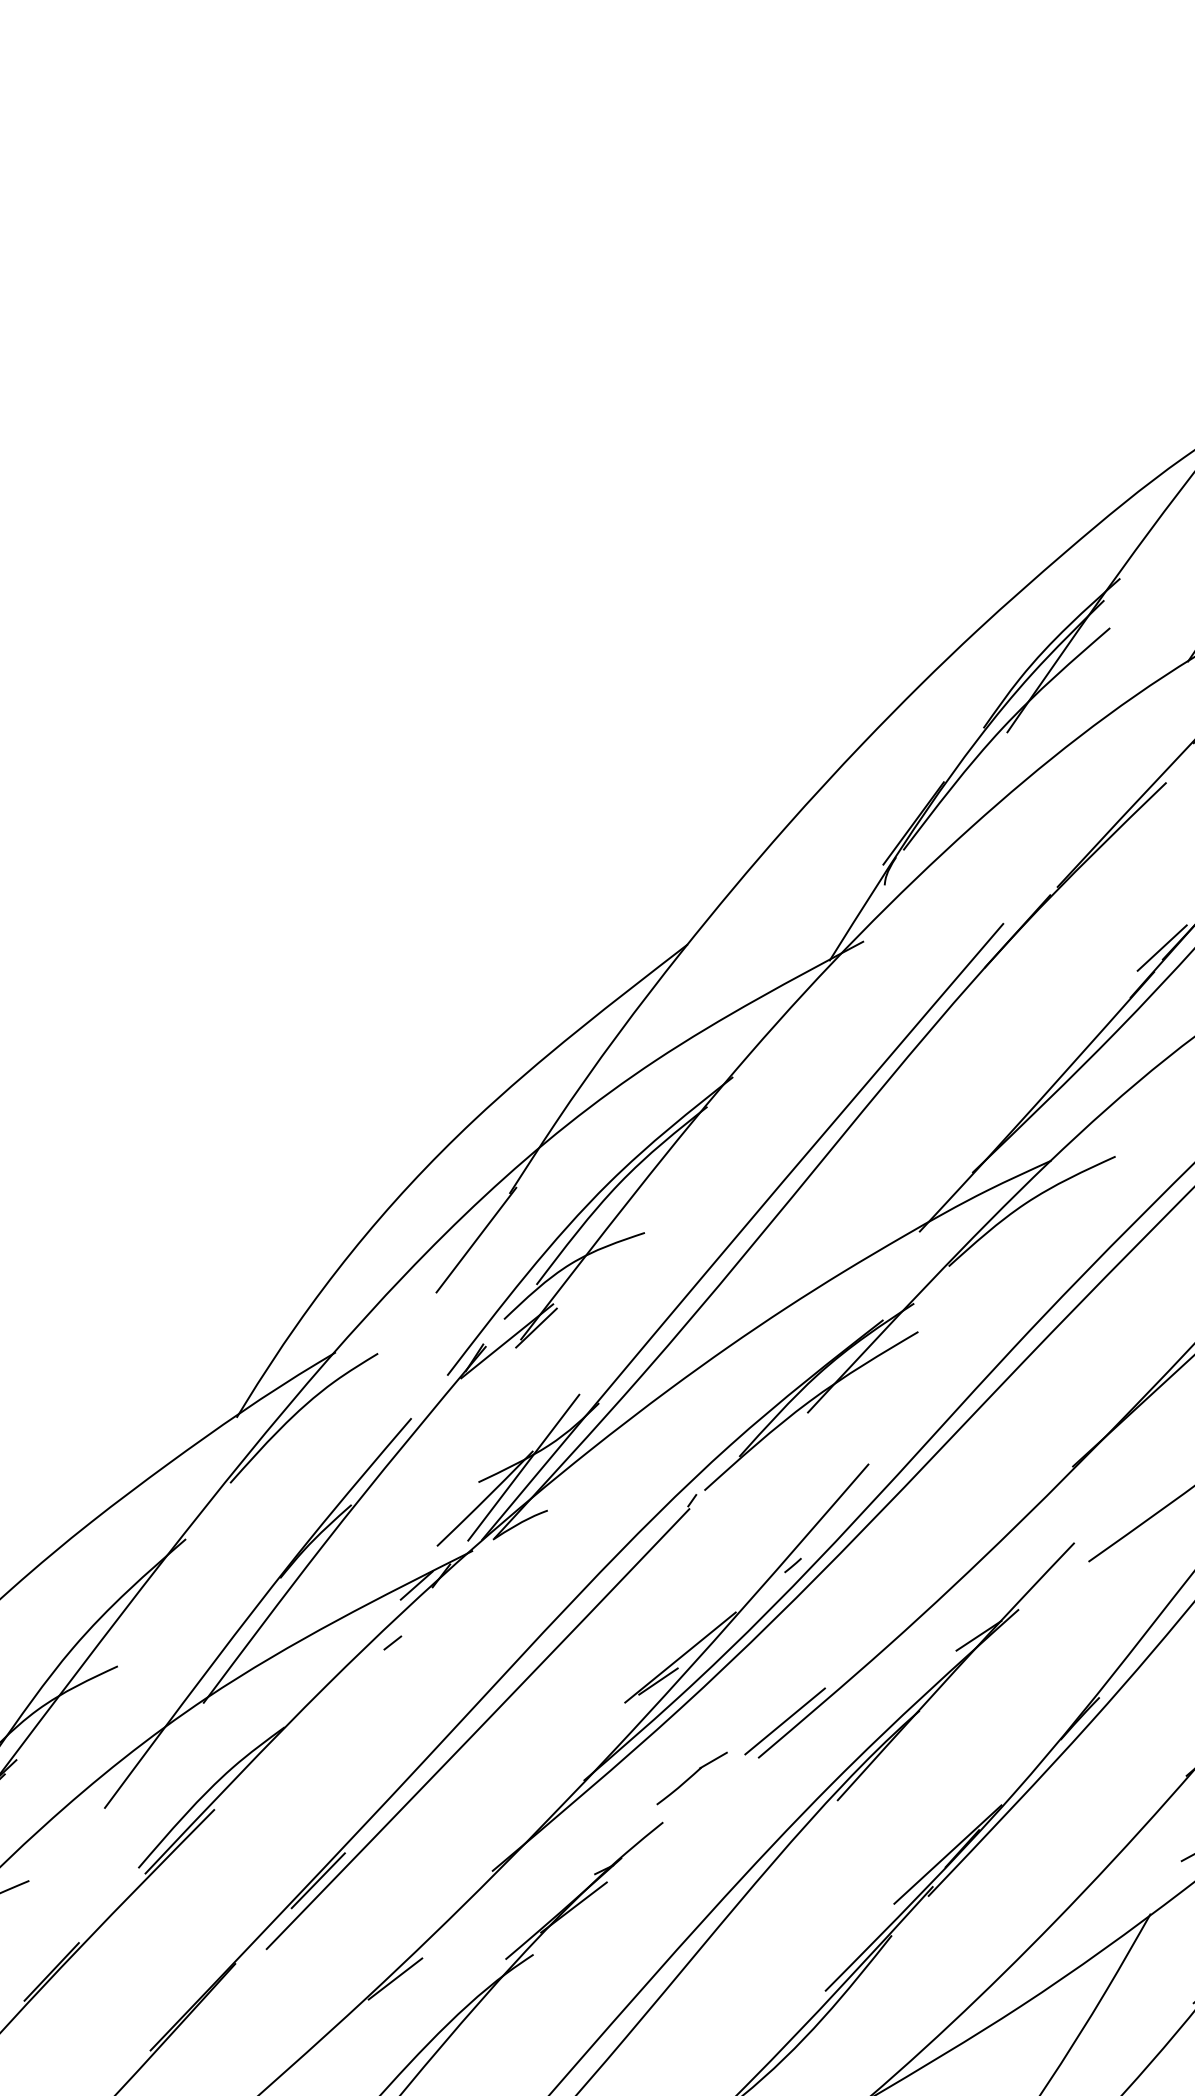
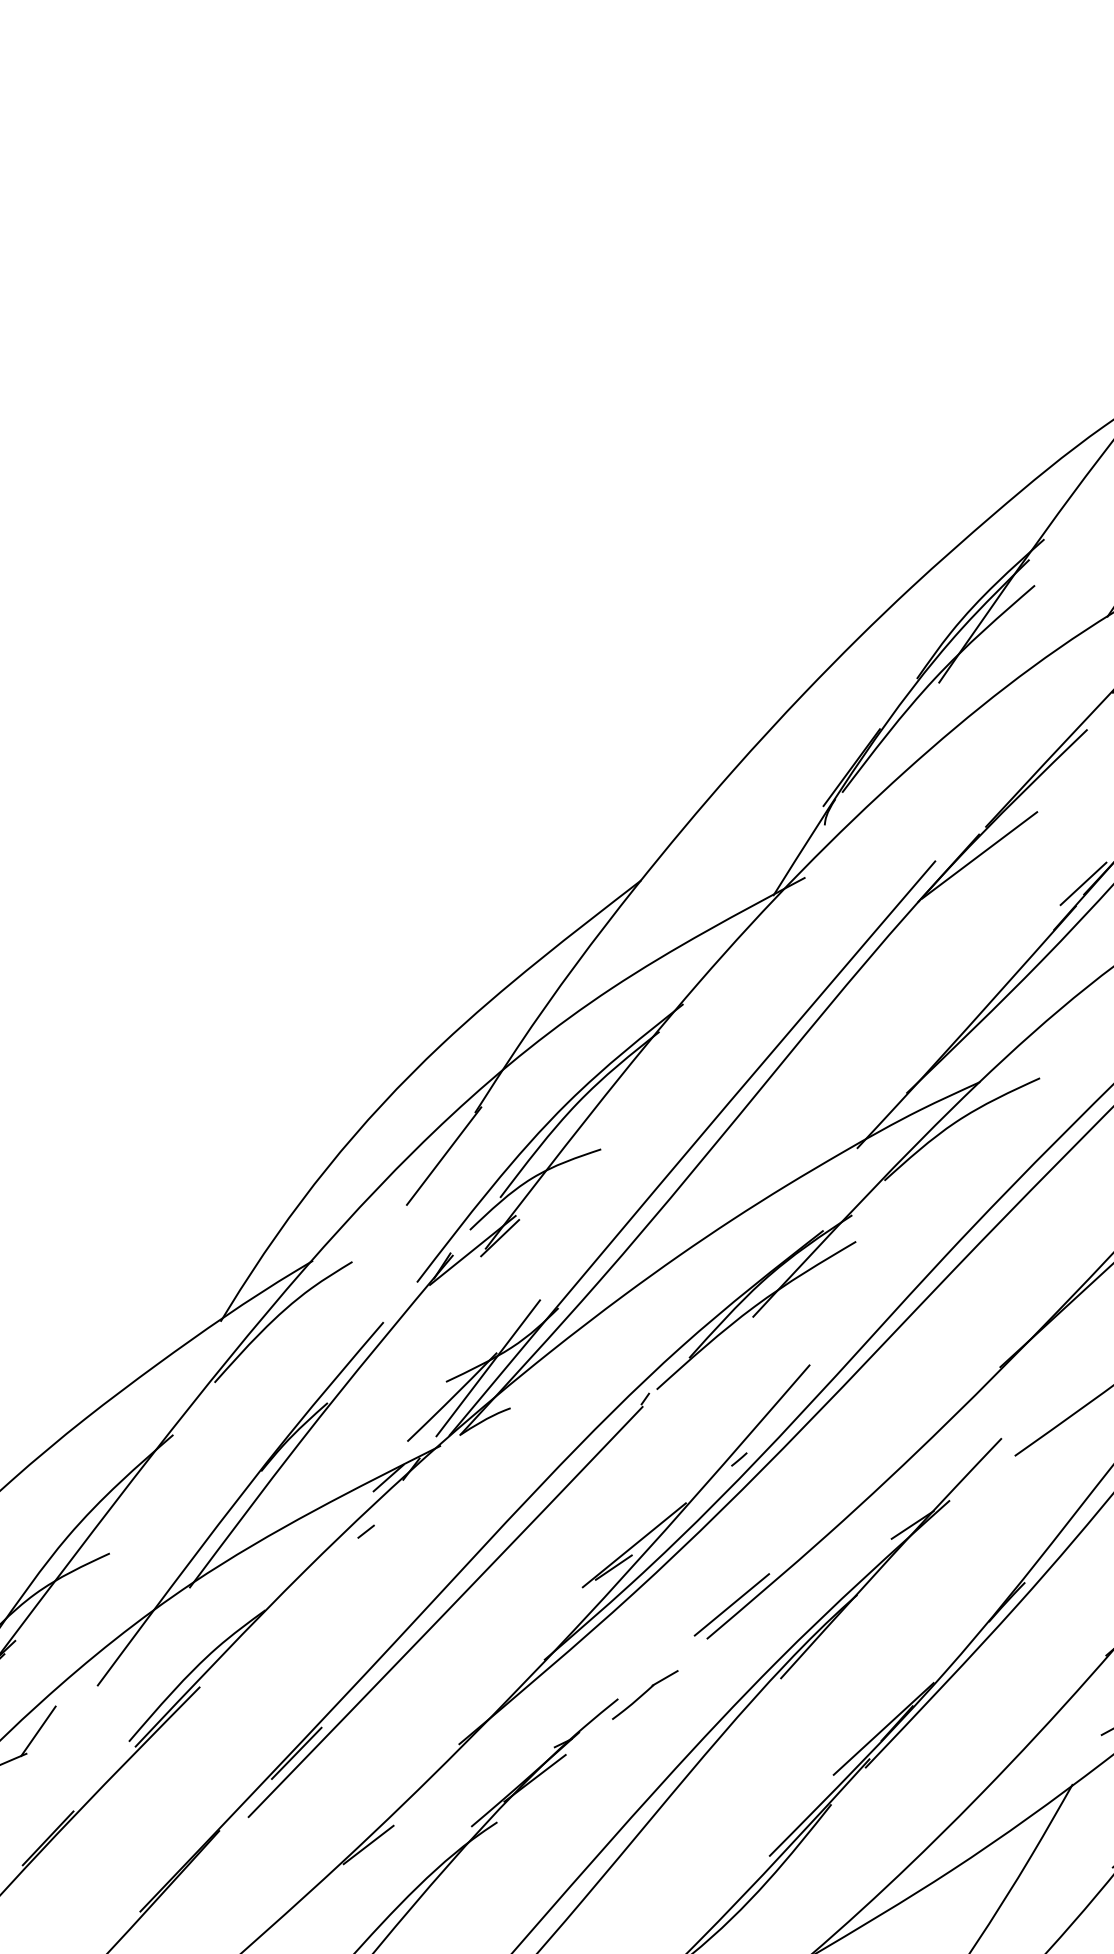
line: (1050, 917) -> (979, 855), added
part: (692, 1777) -> (645, 1694), moved
line: (41, 1856) -> (38, 1730), added

